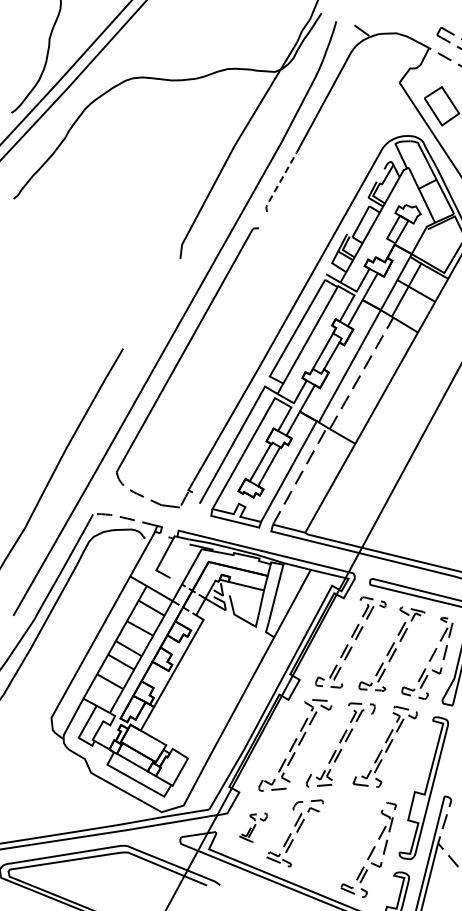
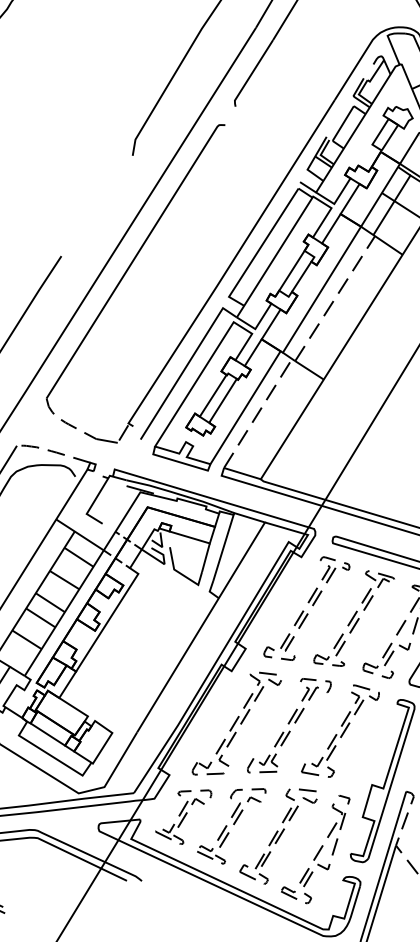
line: (279, 183) -> (251, 74), dashed -> solid
part: (253, 827) -> (183, 816), size x1.67
part: (335, 840) -> (277, 836), added

